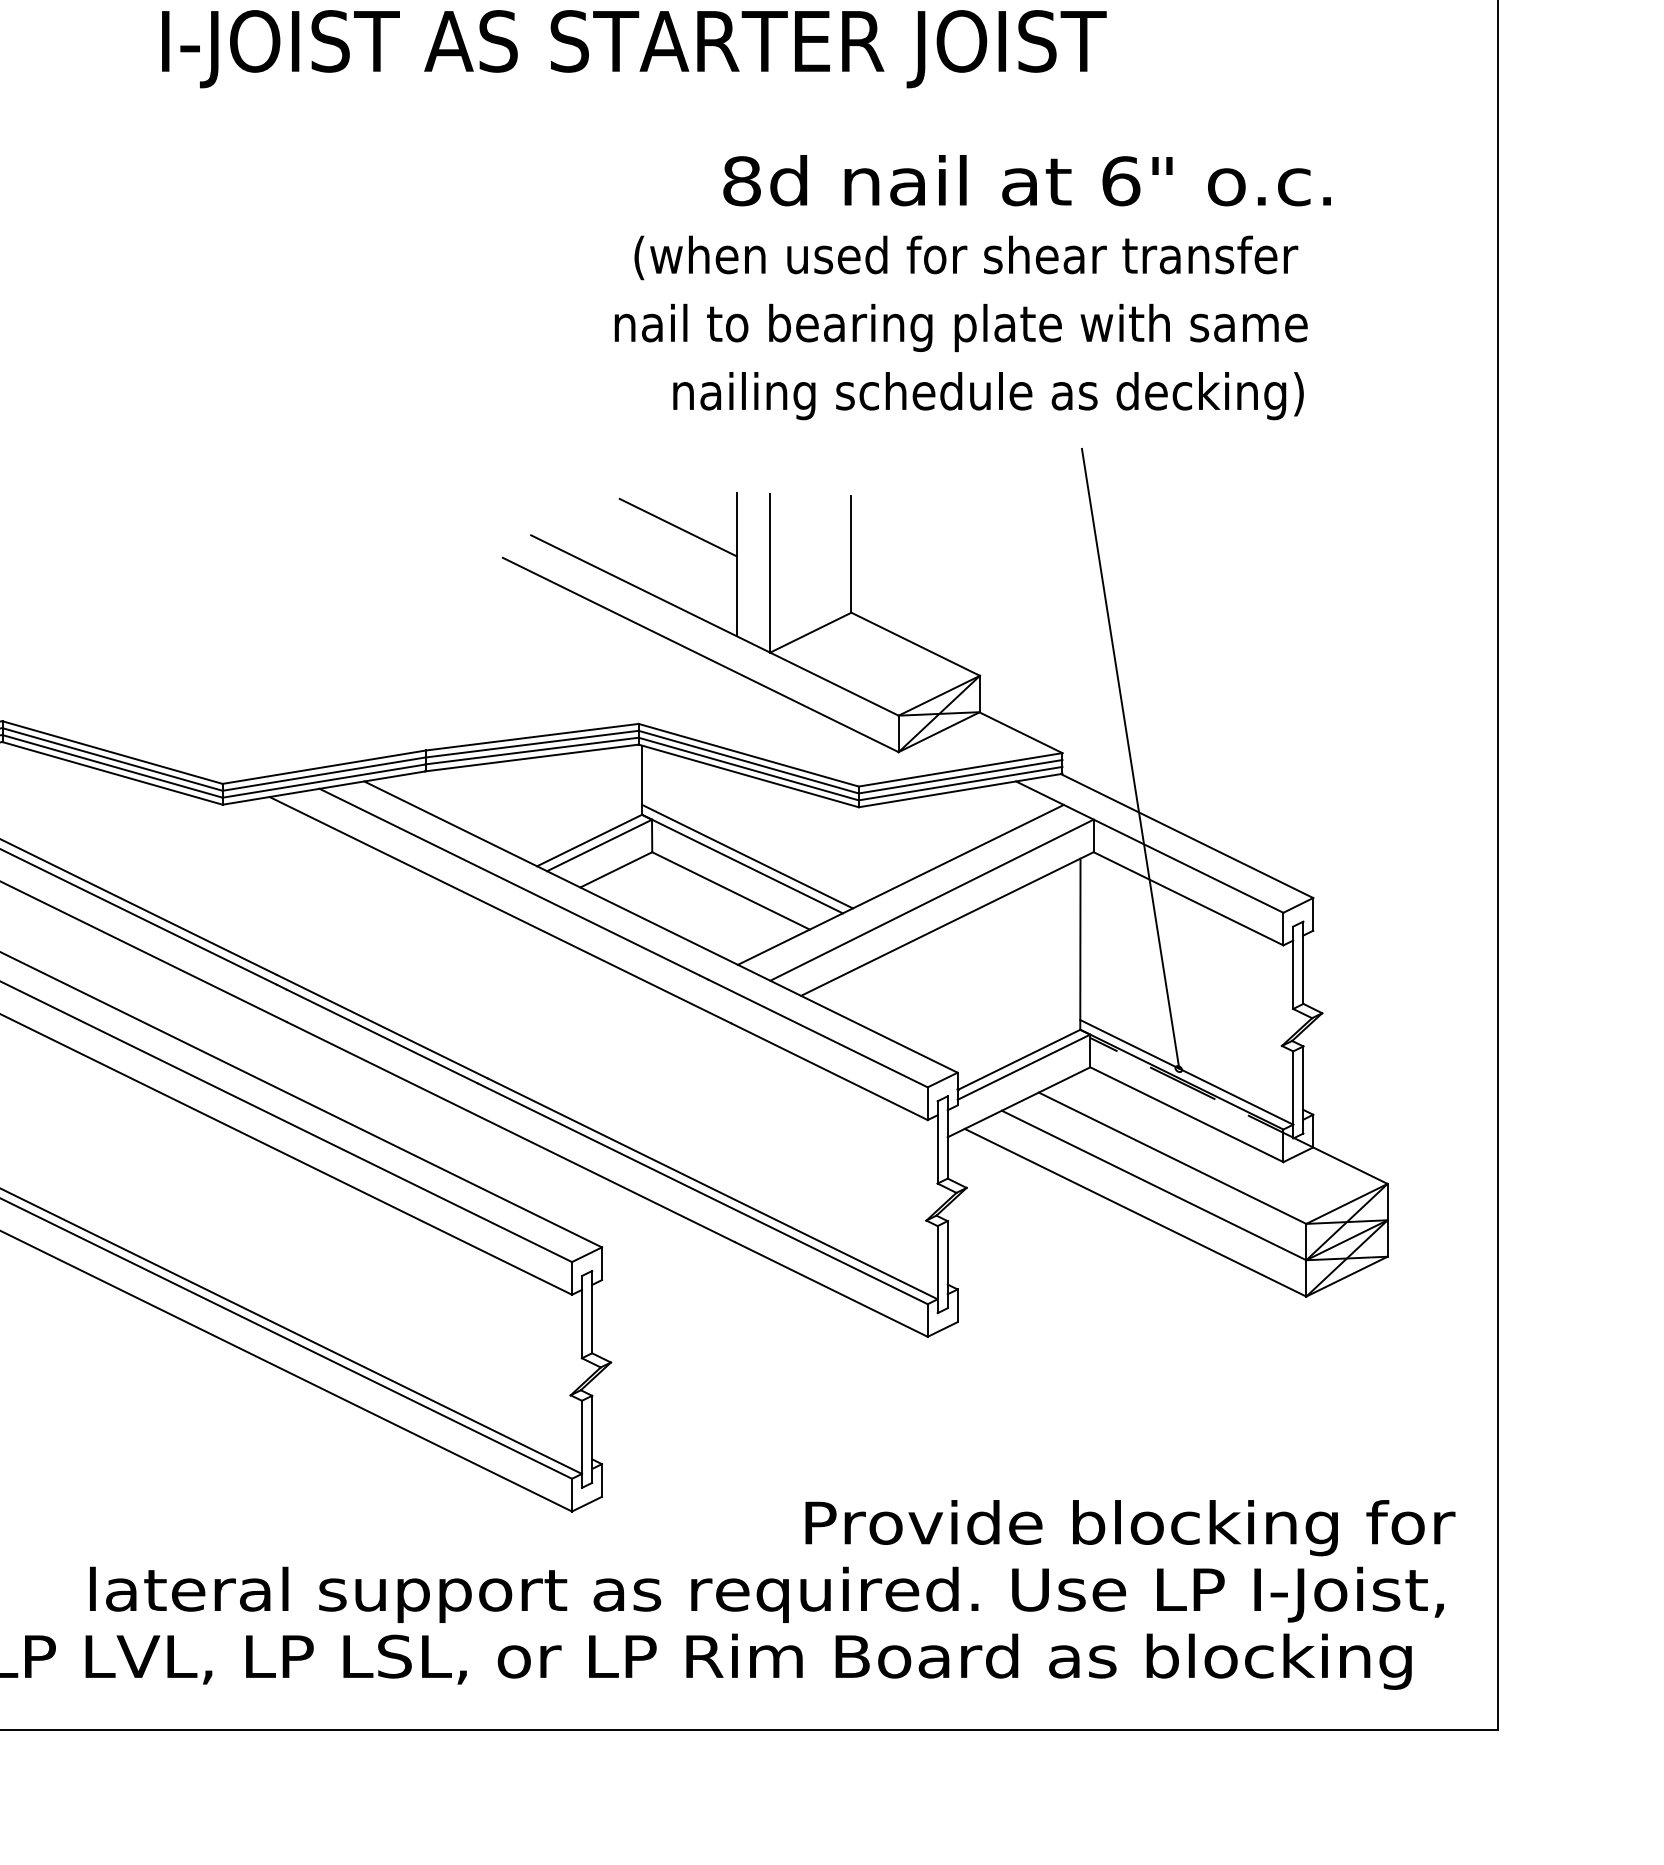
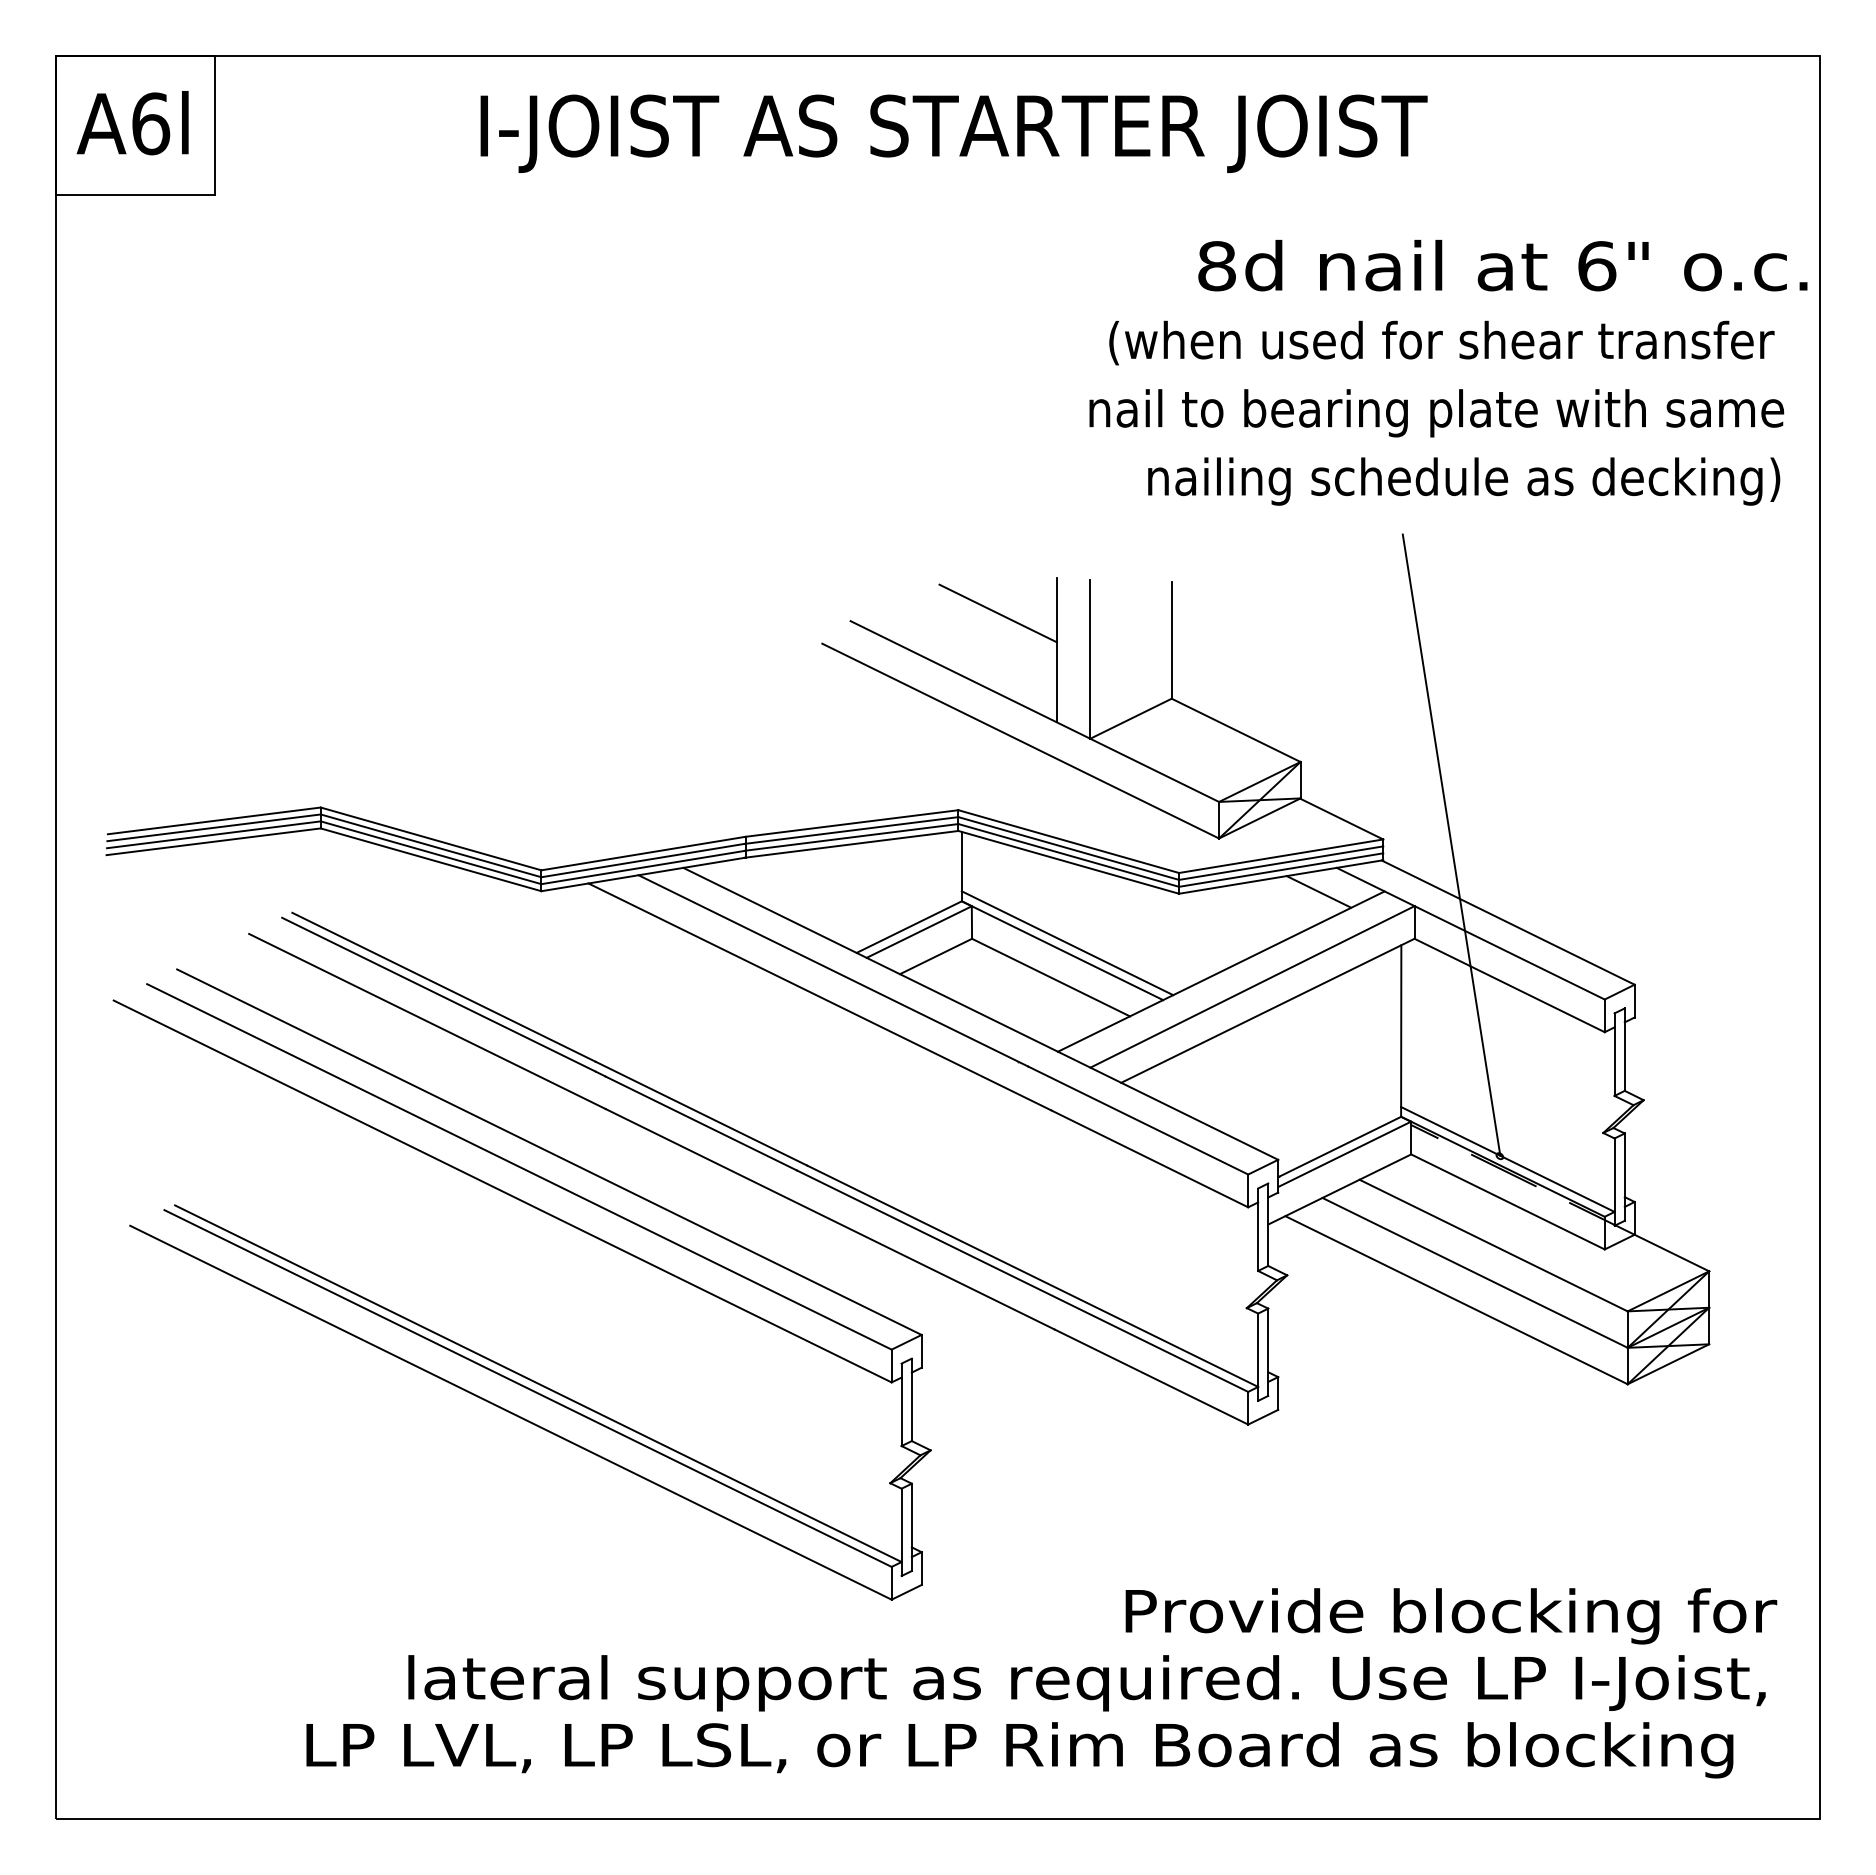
text: (972, 287) -> (1448, 372), moved
line: (997, 805) -> (1318, 891), added

